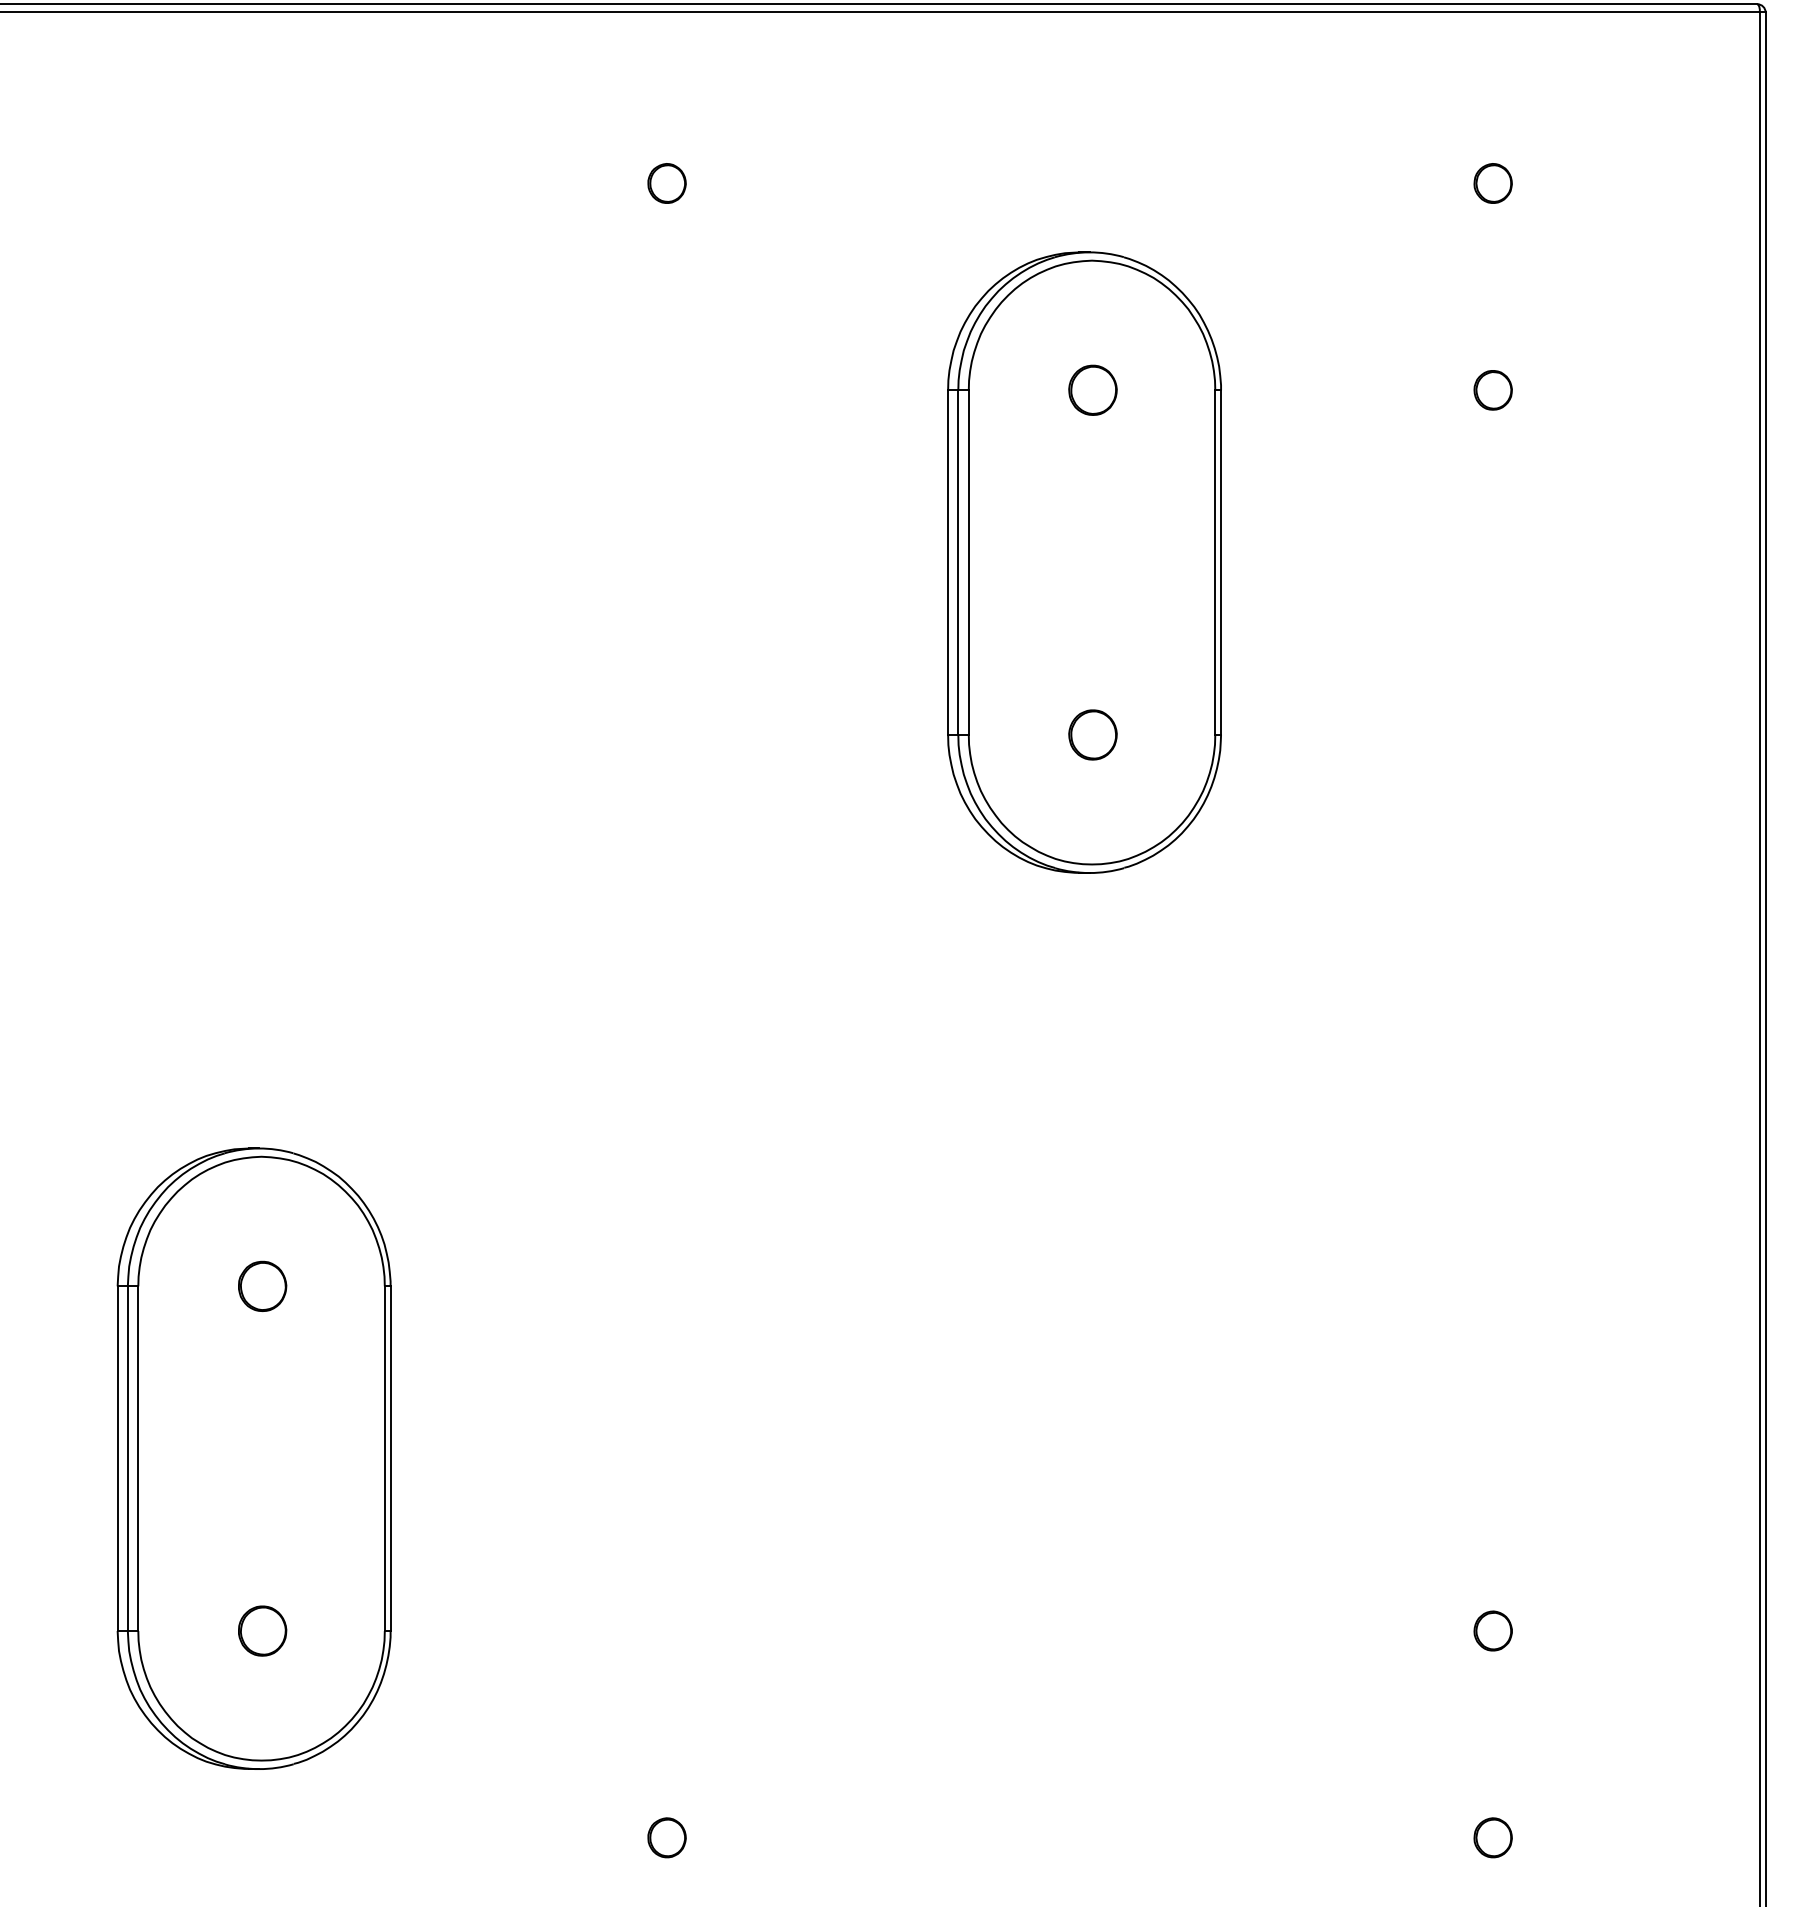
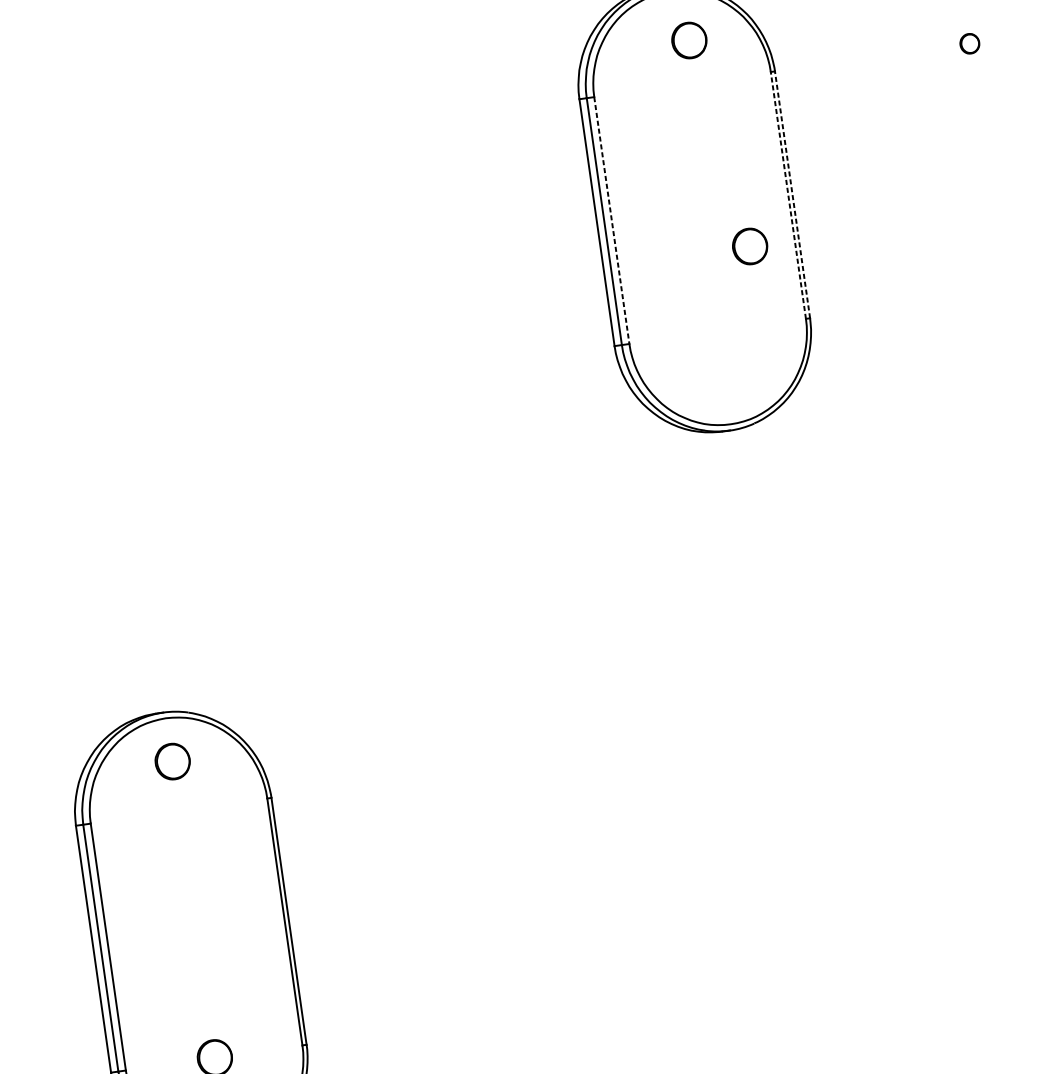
part: (1092, 389) -> (688, 39), moved
part: (1492, 390) -> (969, 43), size x0.7
line: (1215, 562) -> (788, 195), solid -> dashed
line: (1221, 562) -> (792, 194), solid -> dashed
line: (968, 563) -> (611, 221), solid -> dashed
part: (1092, 734) -> (749, 246), moved
part: (262, 1285) -> (172, 760), moved

